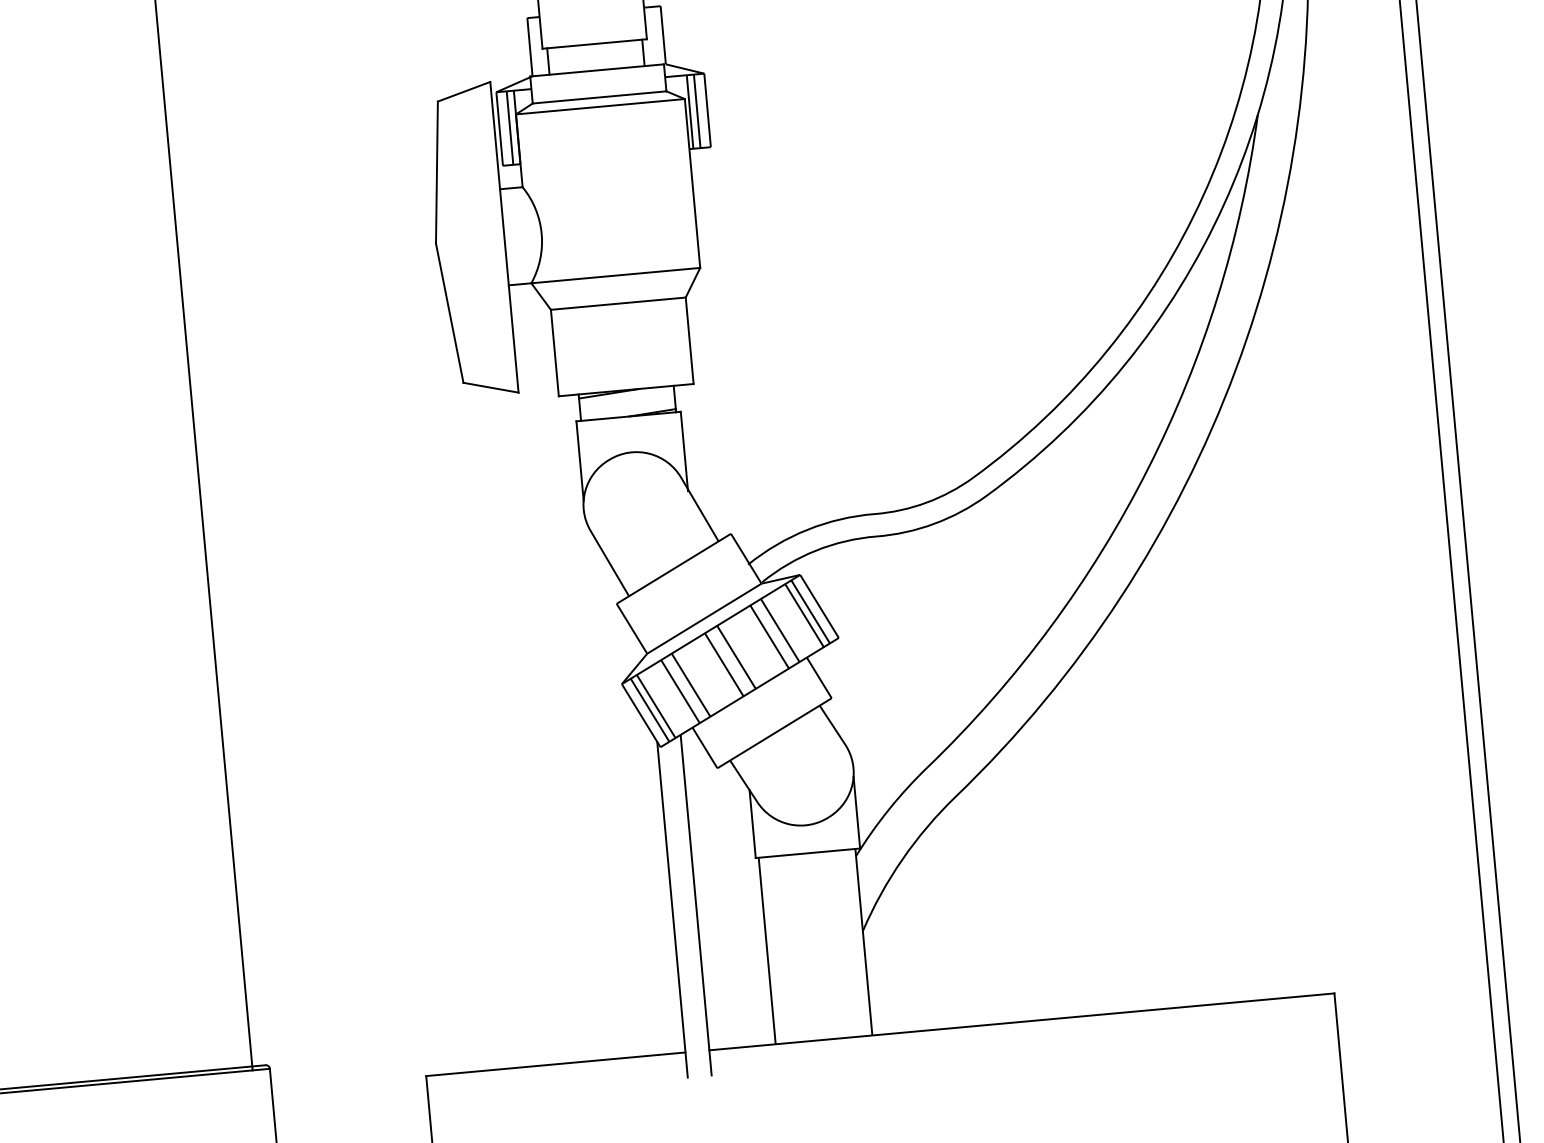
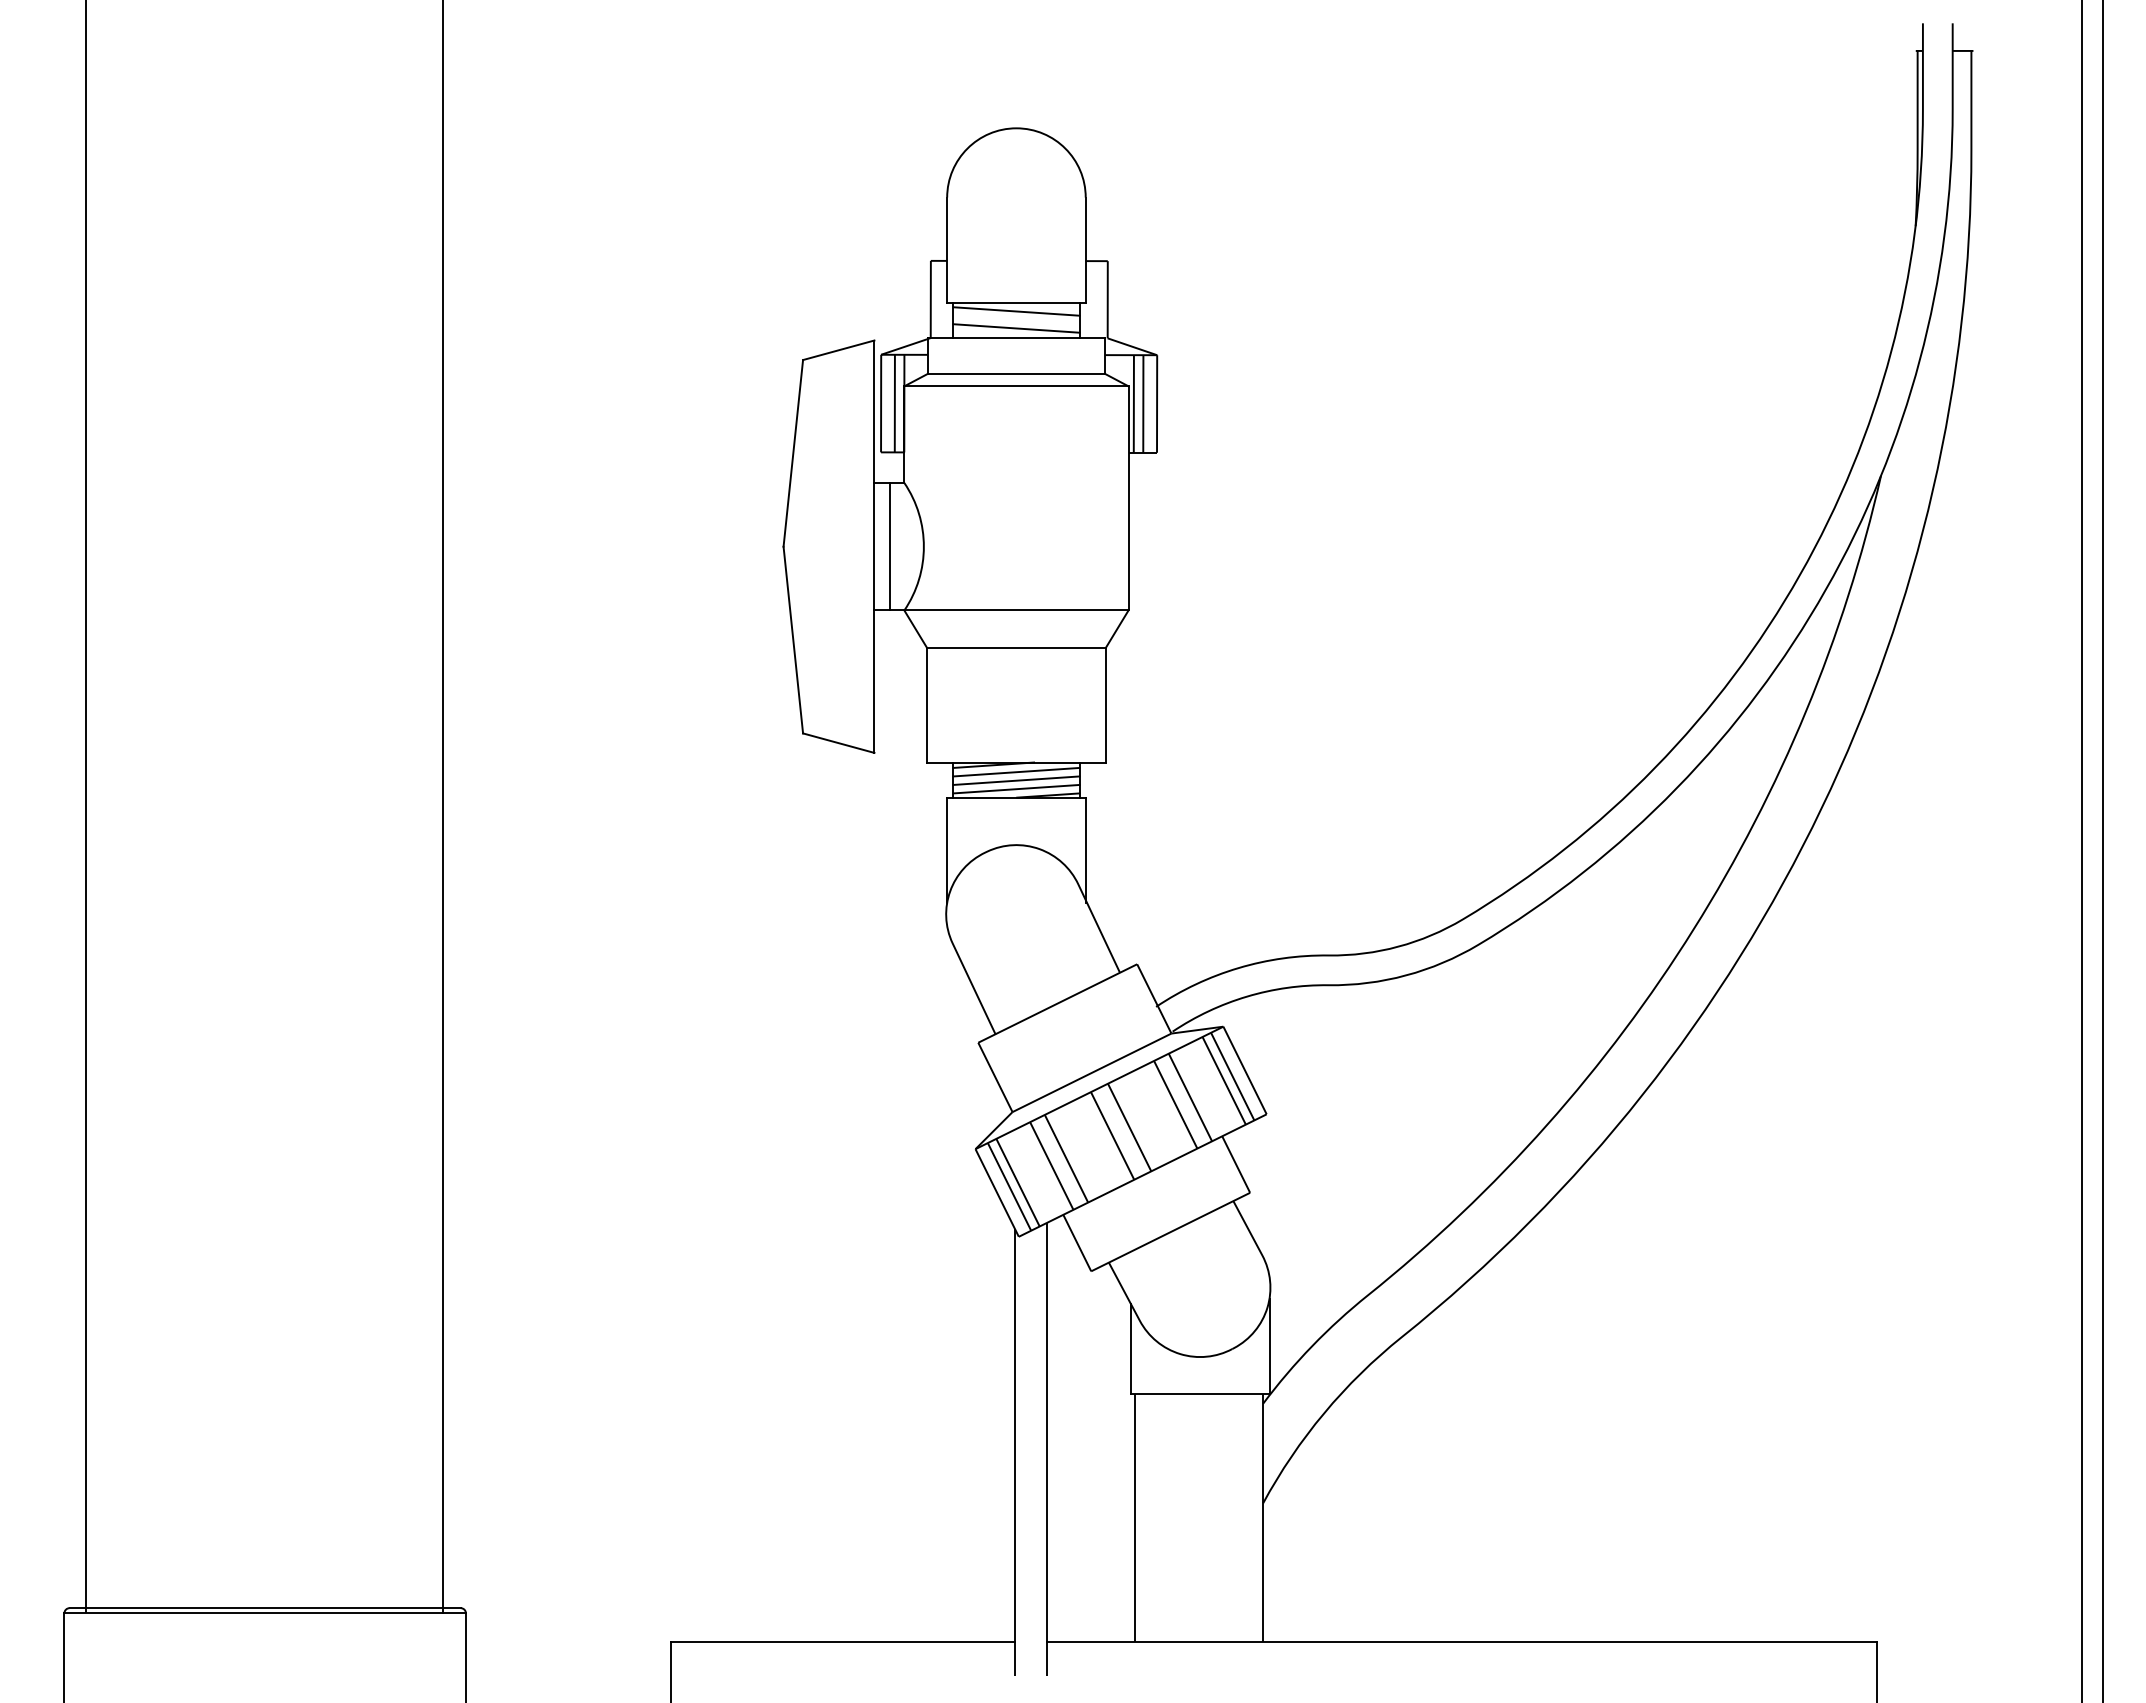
line: (595, 50) -> (1016, 311), added
line: (596, 63) -> (1016, 328), added
line: (516, 236) -> (890, 546), added
line: (626, 396) -> (1016, 771), added
line: (627, 403) -> (1016, 780), added
line: (628, 409) -> (1016, 788), added

